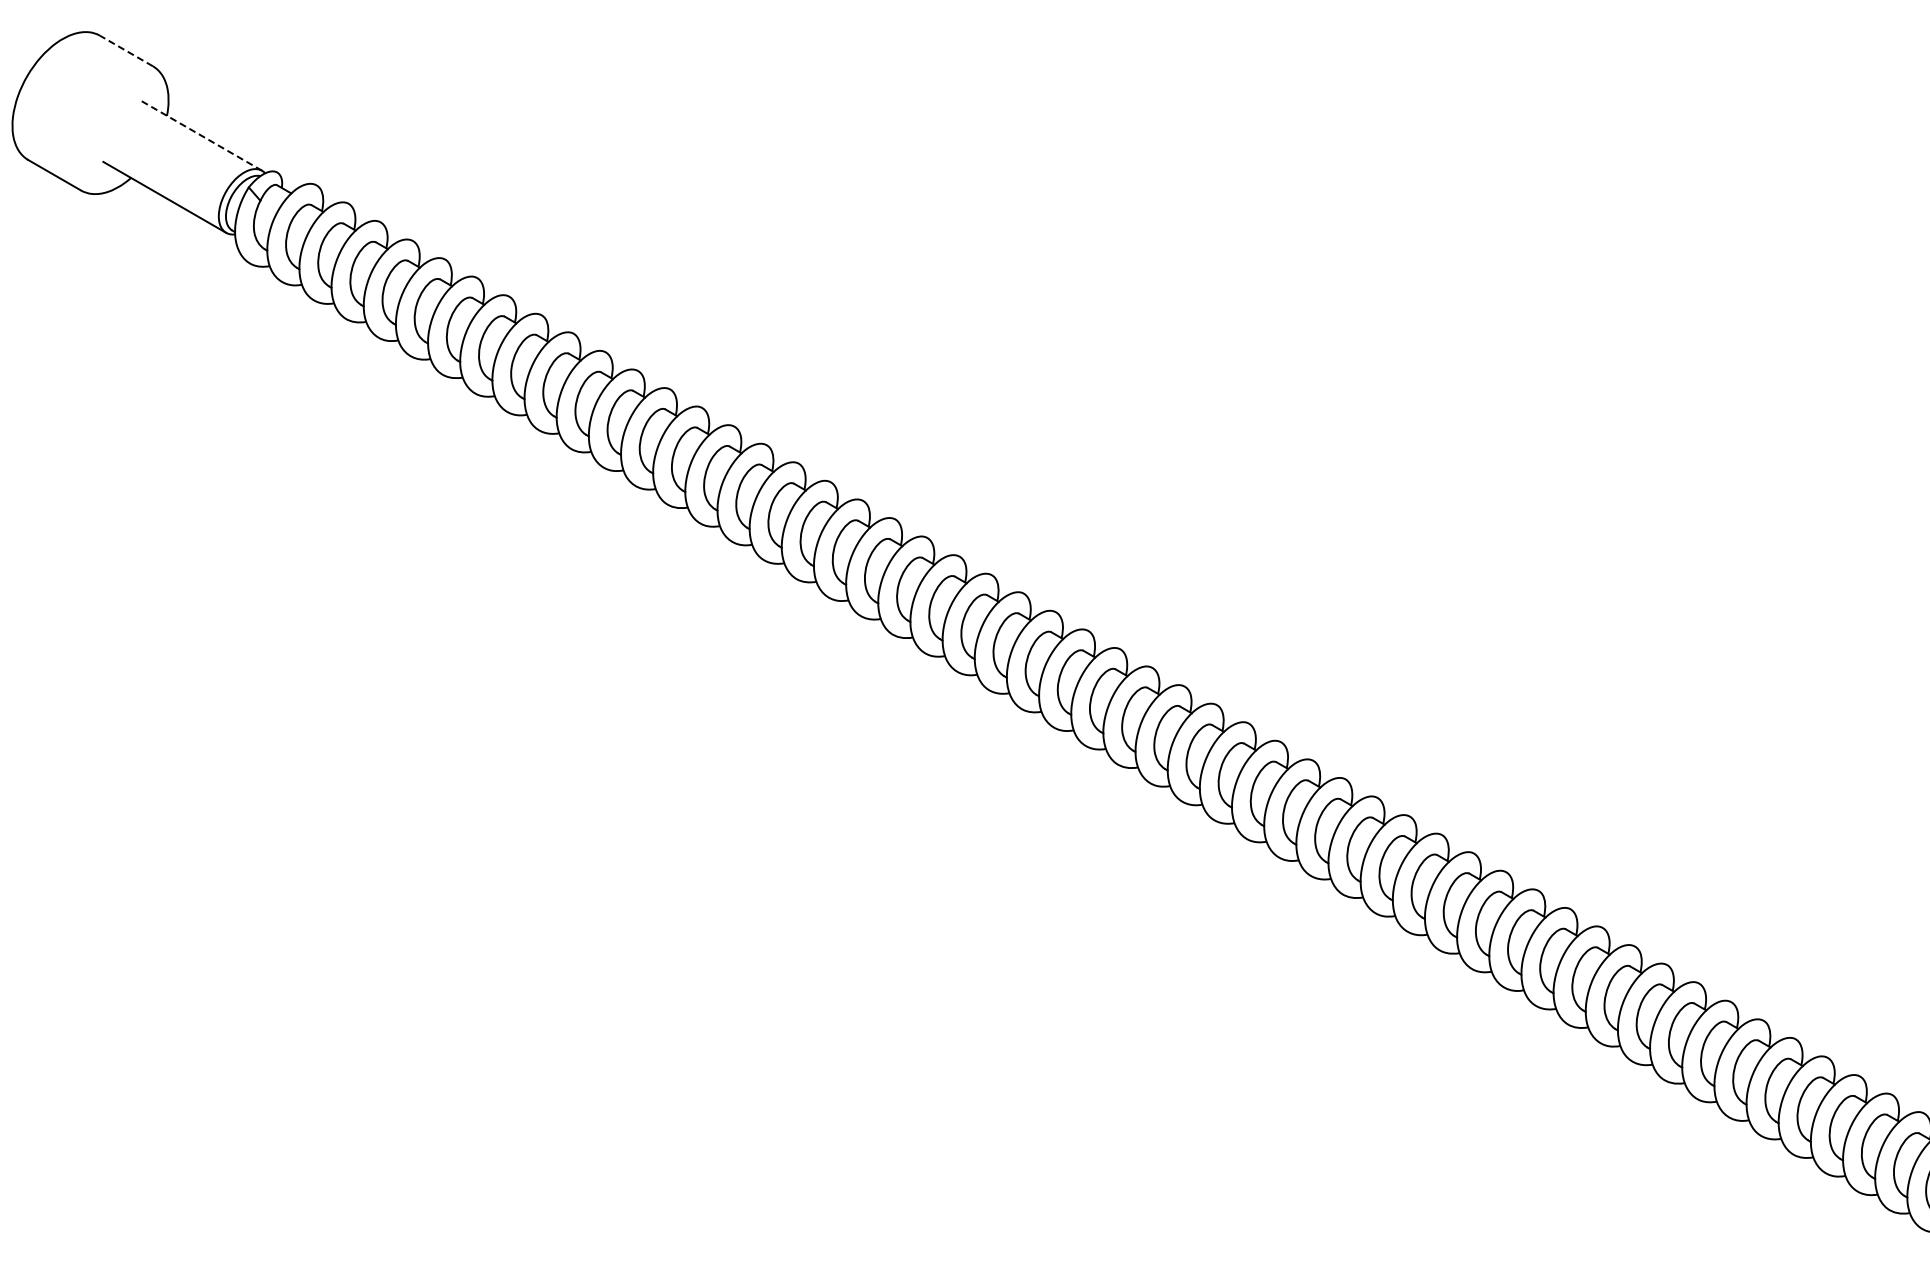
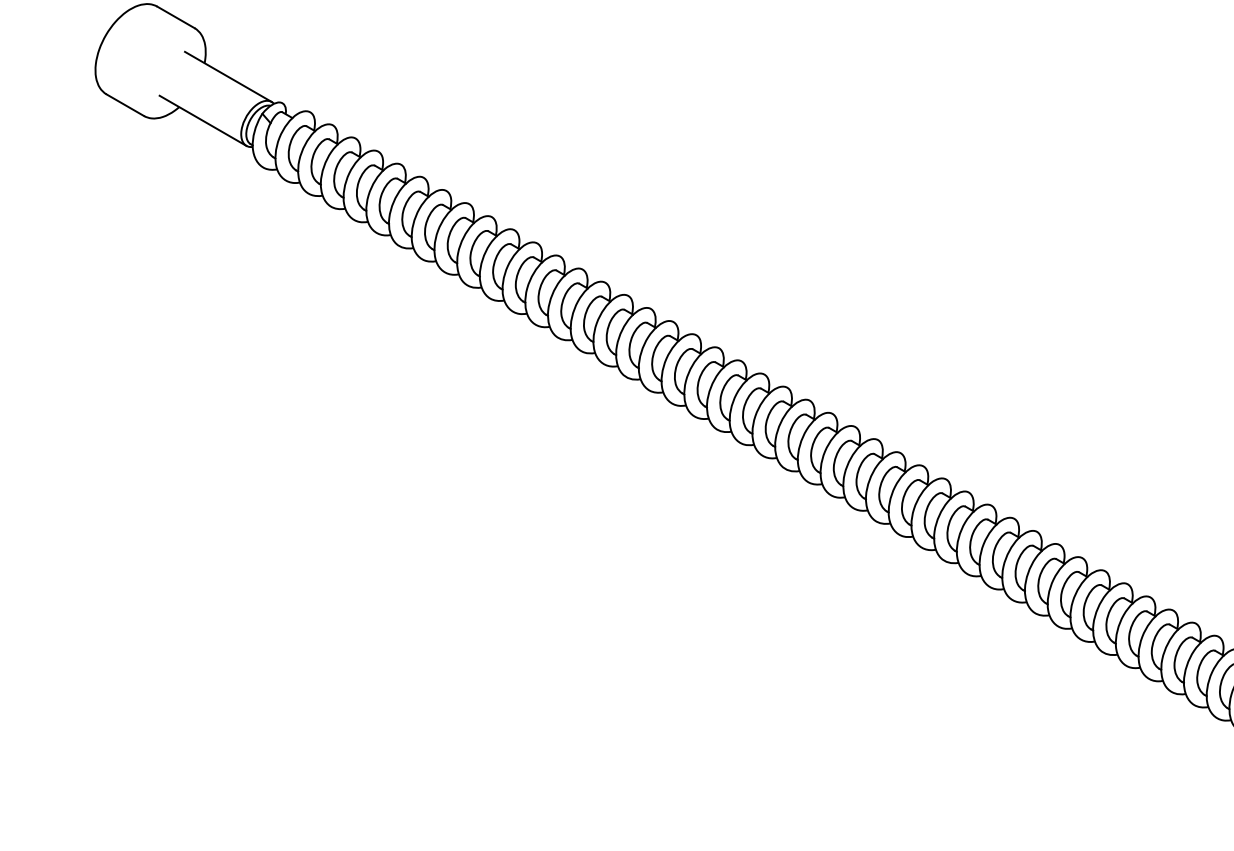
line: (126, 50) -> (176, 17), dashed -> solid
line: (200, 135) -> (228, 77), dashed -> solid

